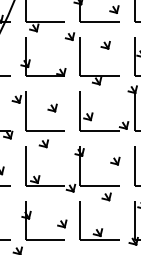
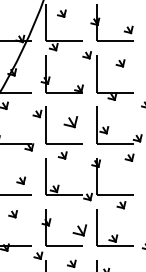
part: (52, 107) -> (70, 121), size x1.6
part: (115, 160) -> (129, 157), moved
part: (61, 223) -> (79, 230), size x1.6

